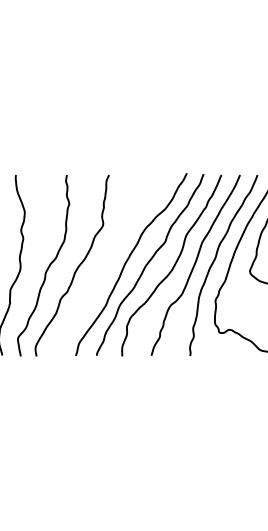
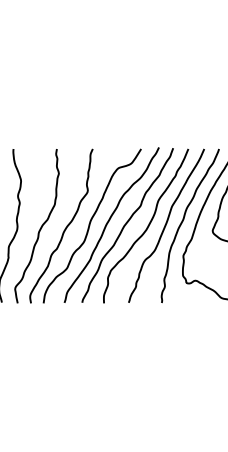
curve: (106, 264) -> (90, 225), added

